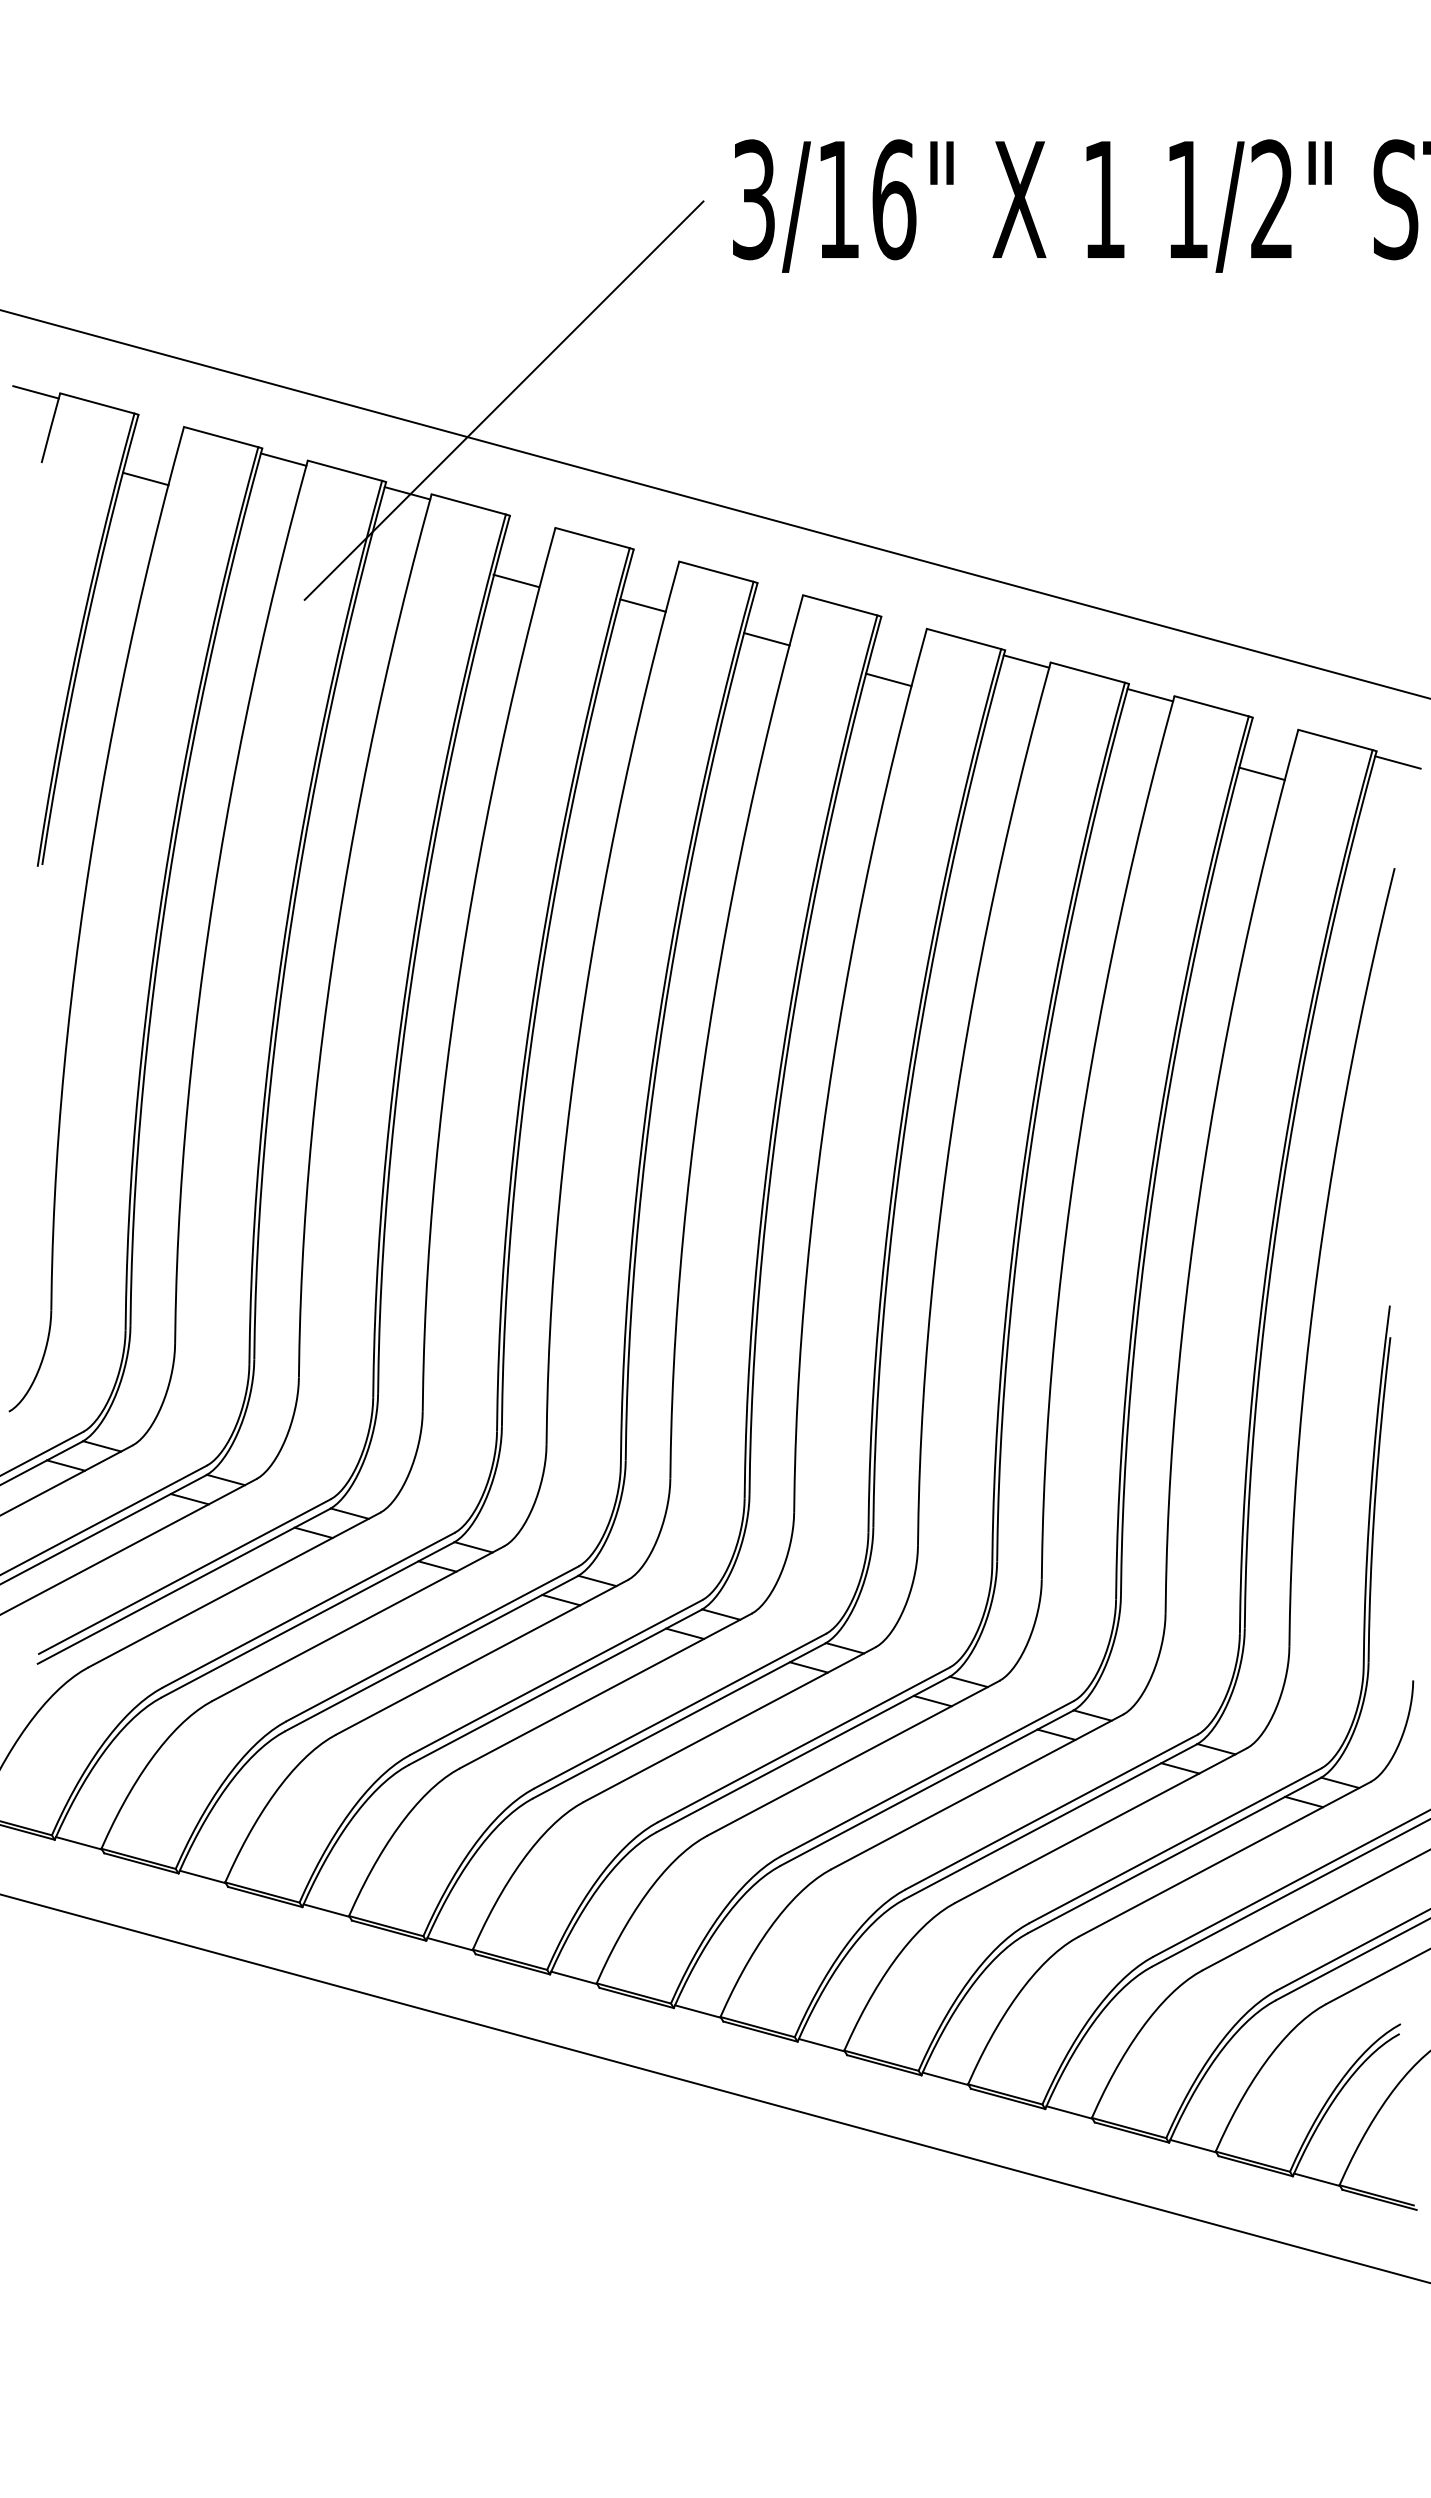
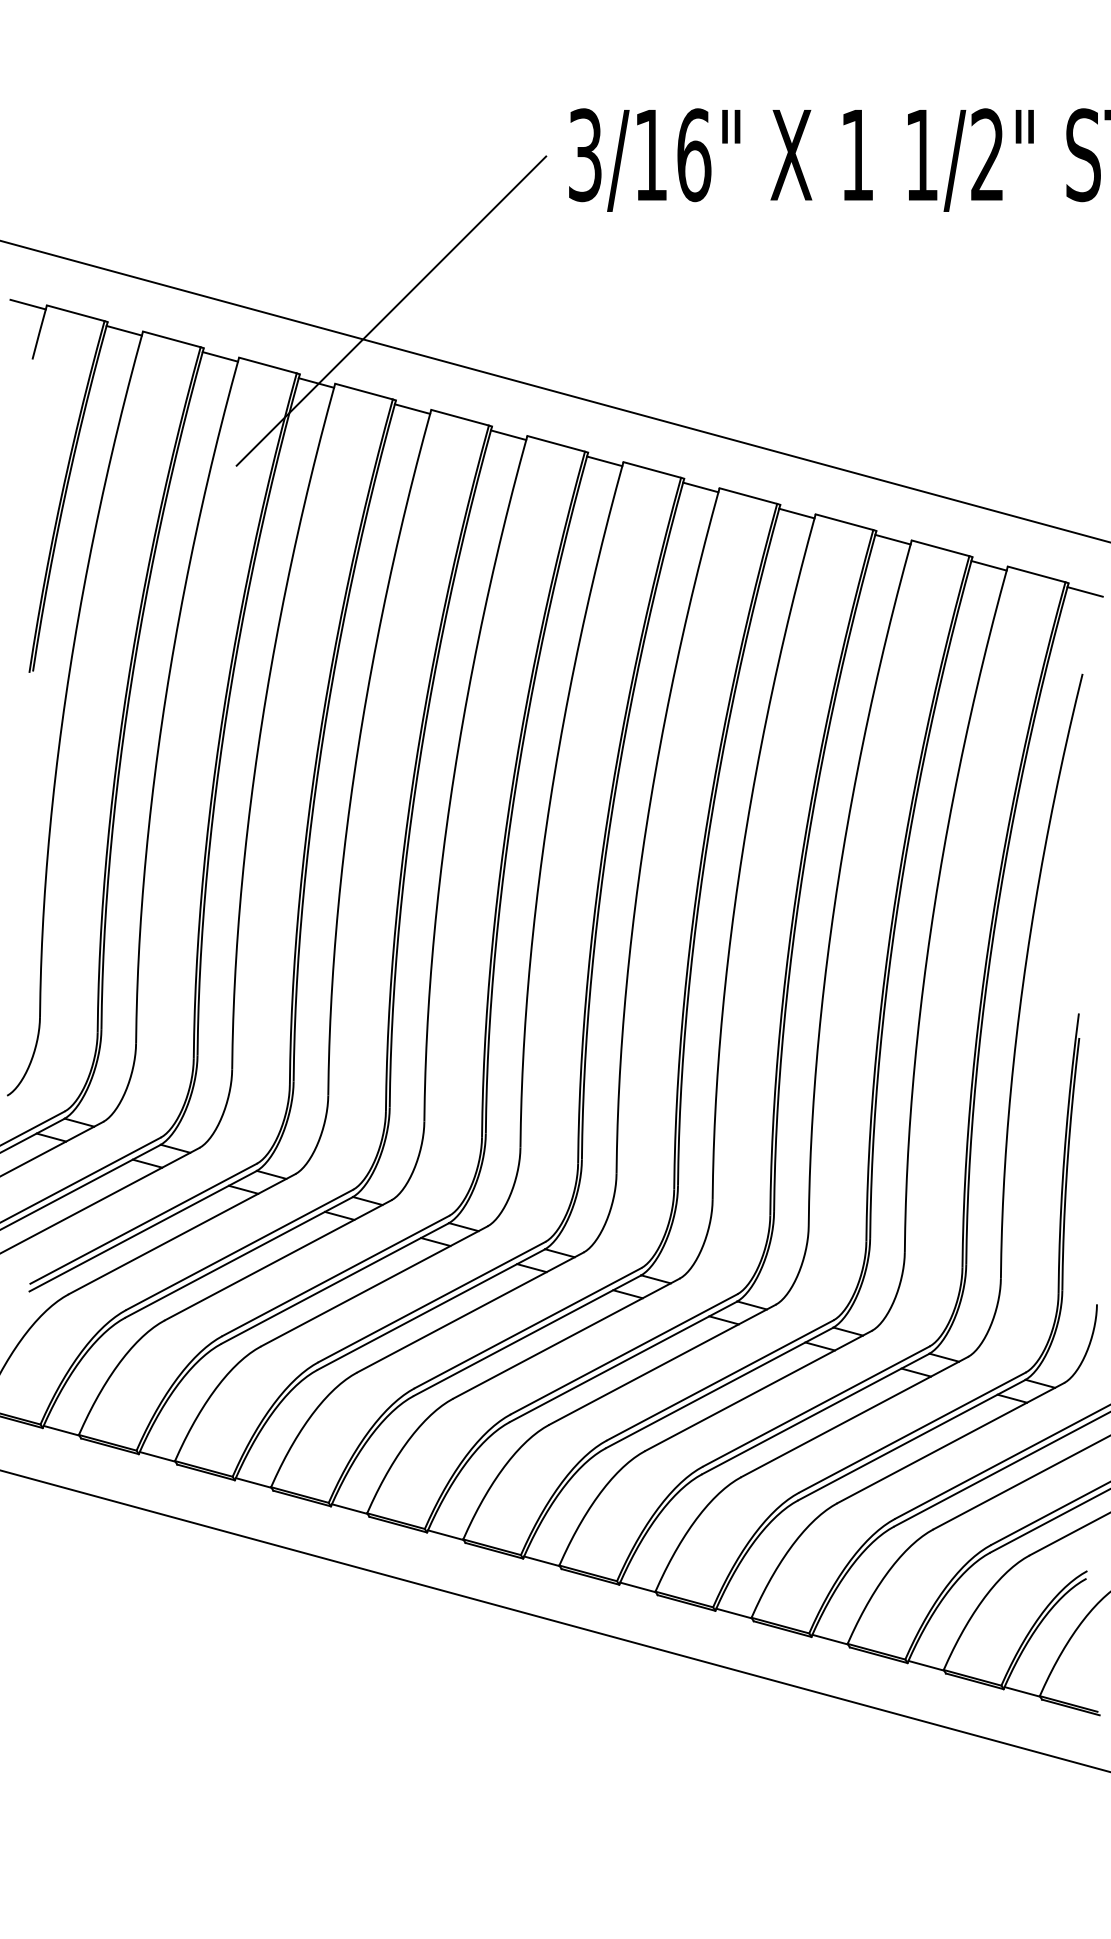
line: (145, 478) -> (123, 330), moved
line: (516, 580) -> (412, 408), moved
line: (642, 605) -> (508, 435), moved
line: (766, 639) -> (604, 461), moved
line: (888, 679) -> (700, 487), moved
line: (1261, 773) -> (988, 565), moved

